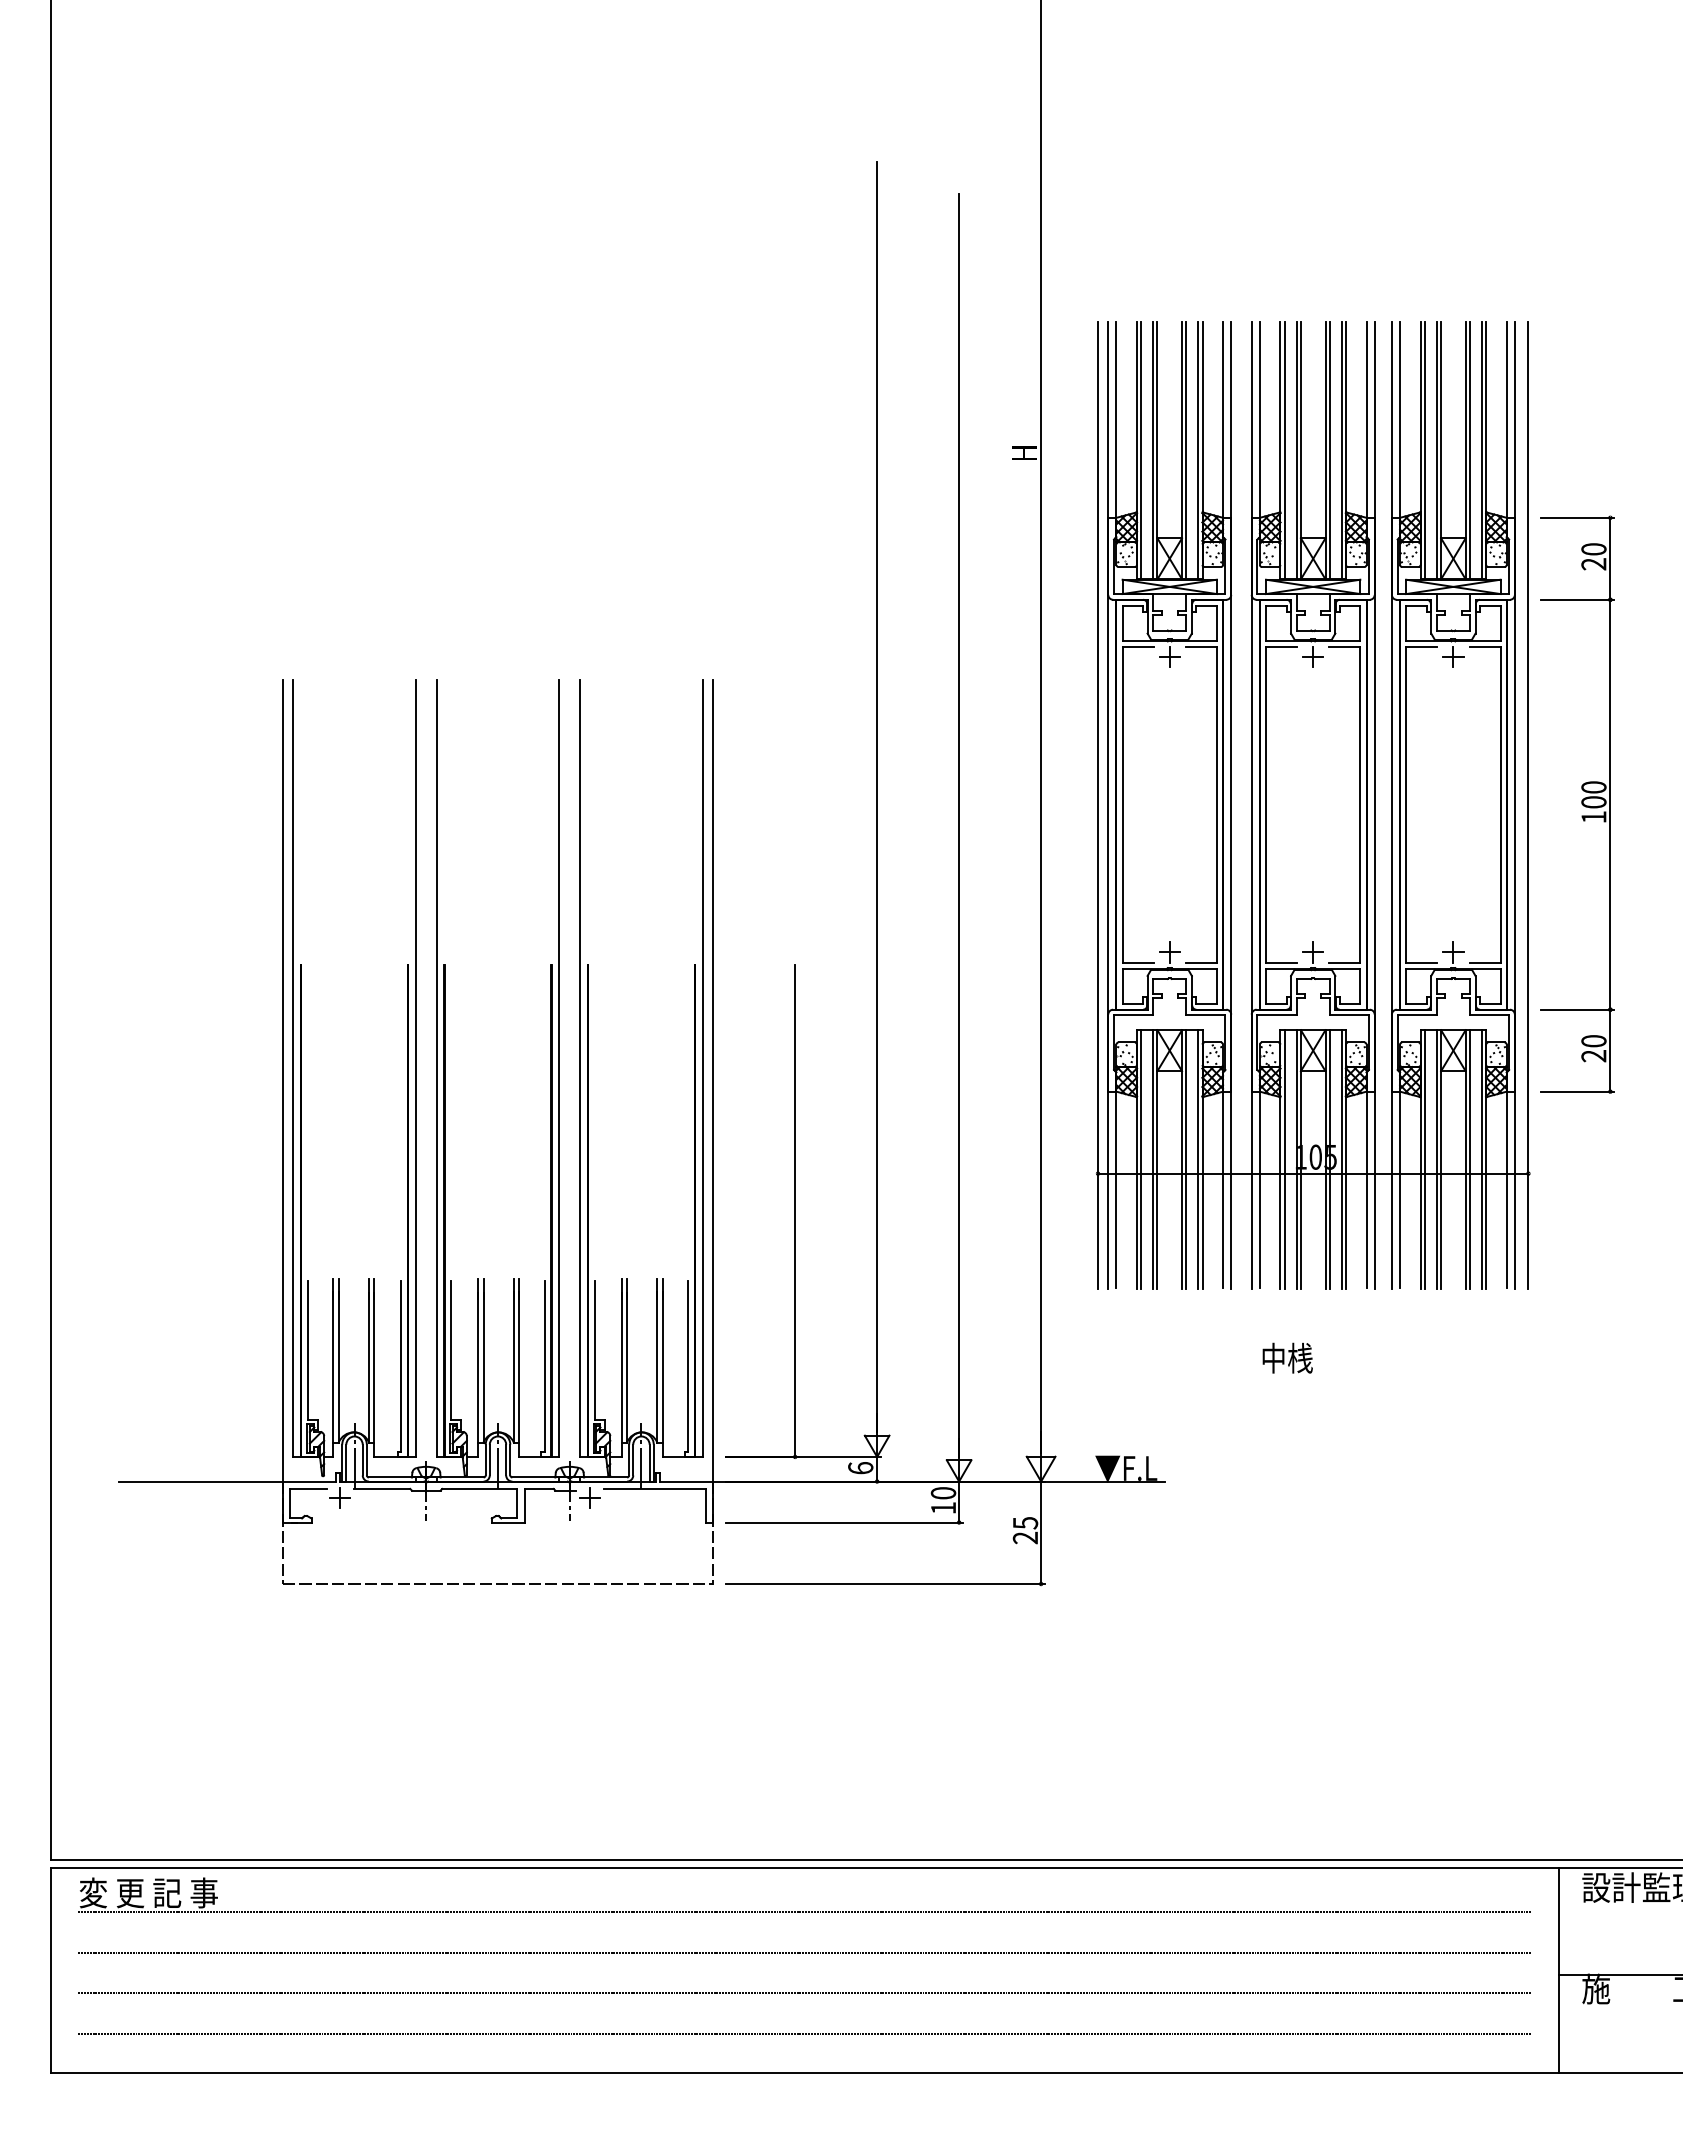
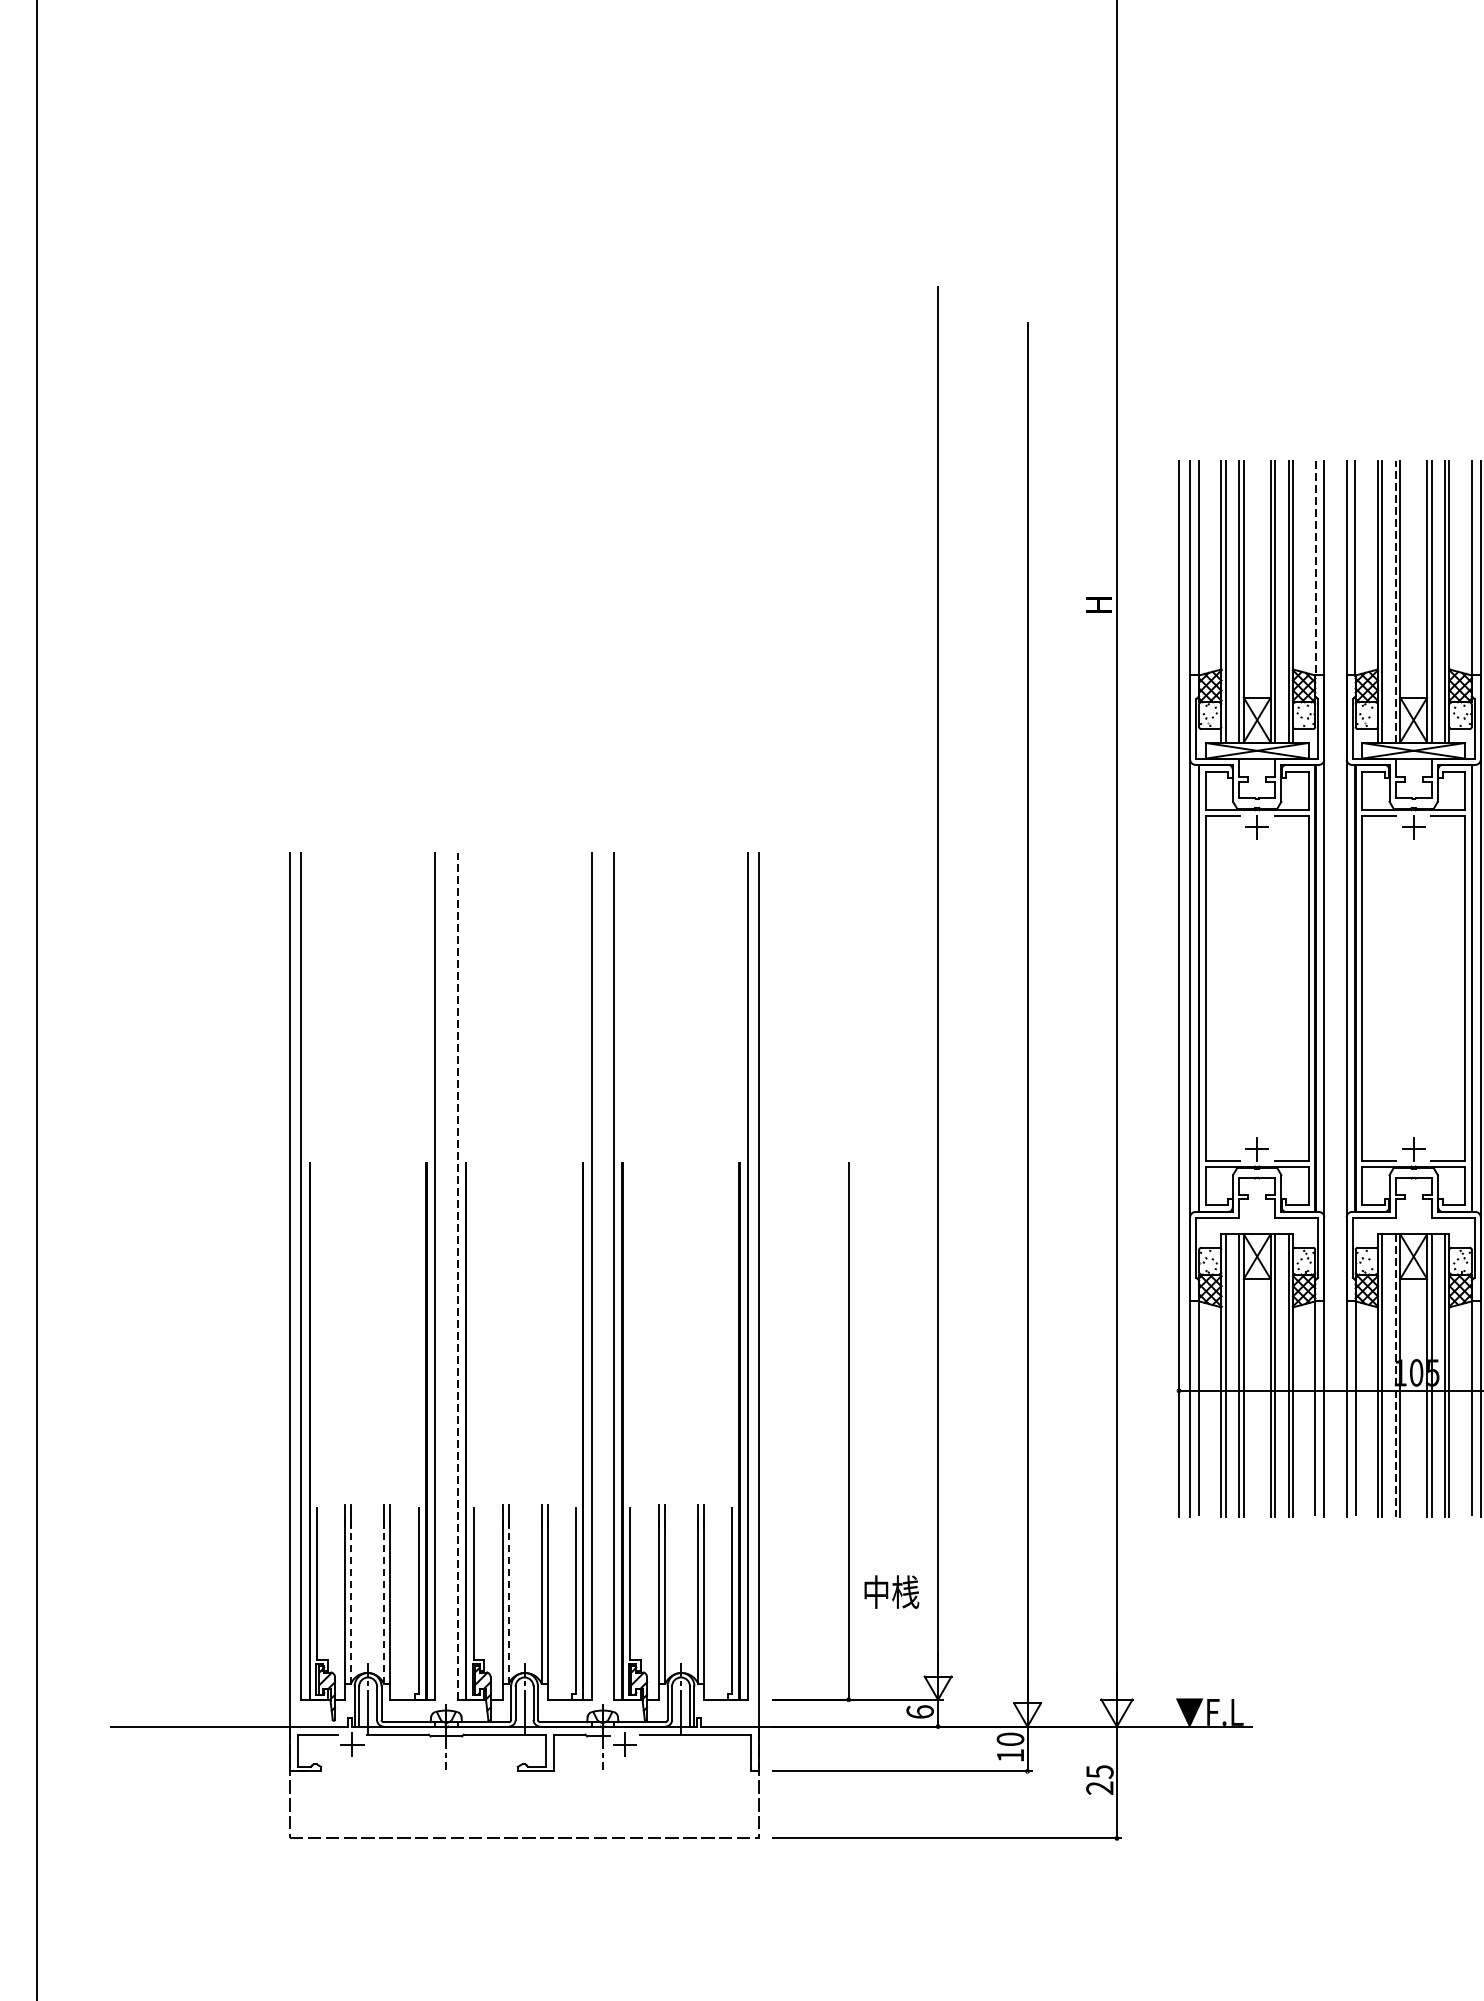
line: (1223, 420) -> (1315, 569), solid -> dashed
line: (1296, 450) -> (1395, 602), solid -> dashed
line: (436, 1068) -> (457, 1276), solid -> dashed
line: (1296, 1159) -> (1395, 1375), solid -> dashed
text: (1287, 1357) -> (891, 1591), moved
line: (338, 1366) -> (350, 1601), solid -> dashed
line: (369, 1367) -> (384, 1602), solid -> dashed
line: (483, 1367) -> (508, 1602), solid -> dashed

